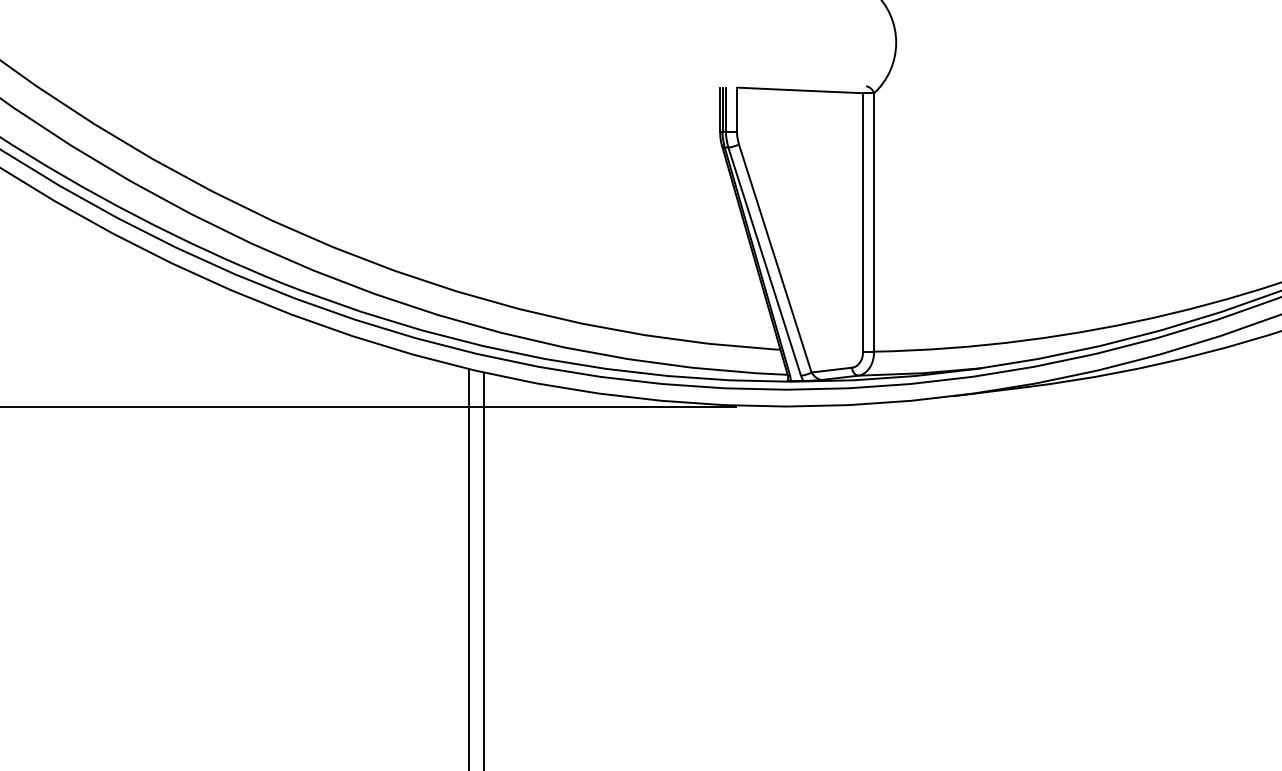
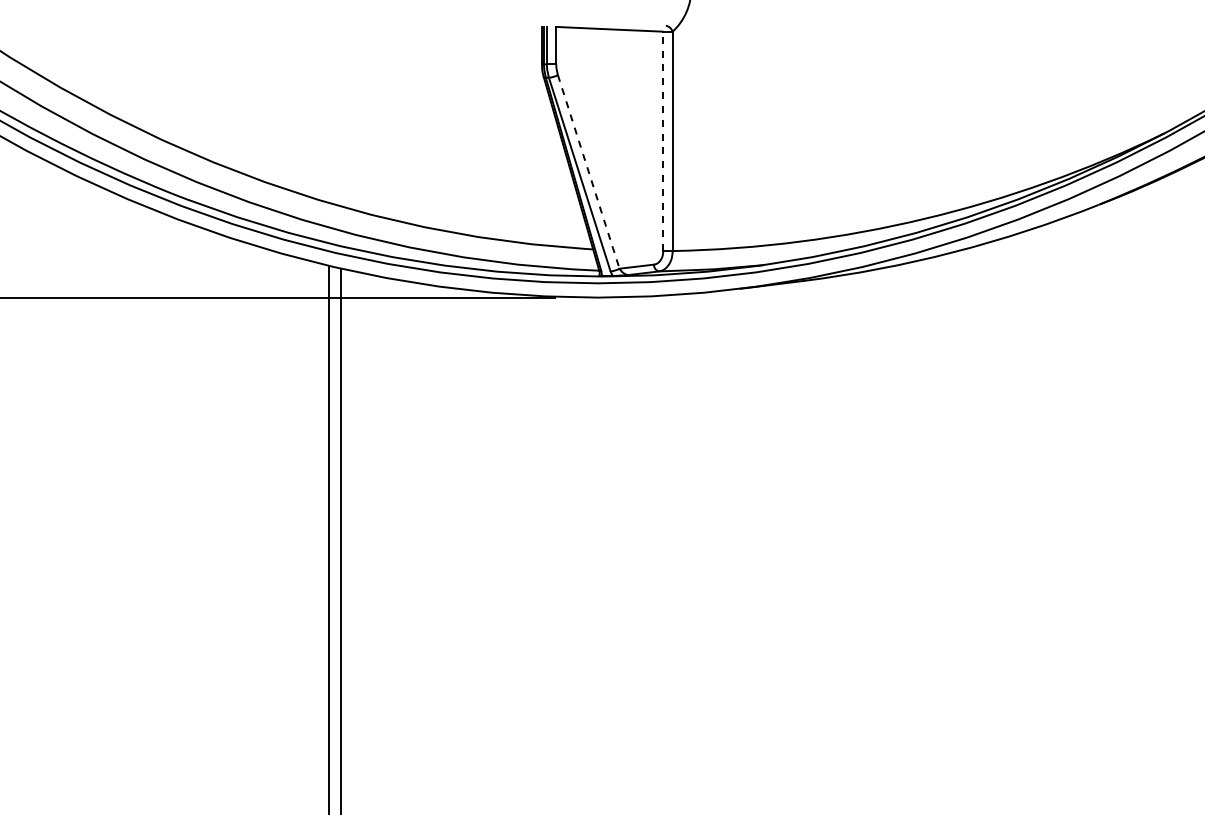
line: (863, 222) -> (663, 141), solid -> dashed
line: (774, 257) -> (588, 171), solid -> dashed

